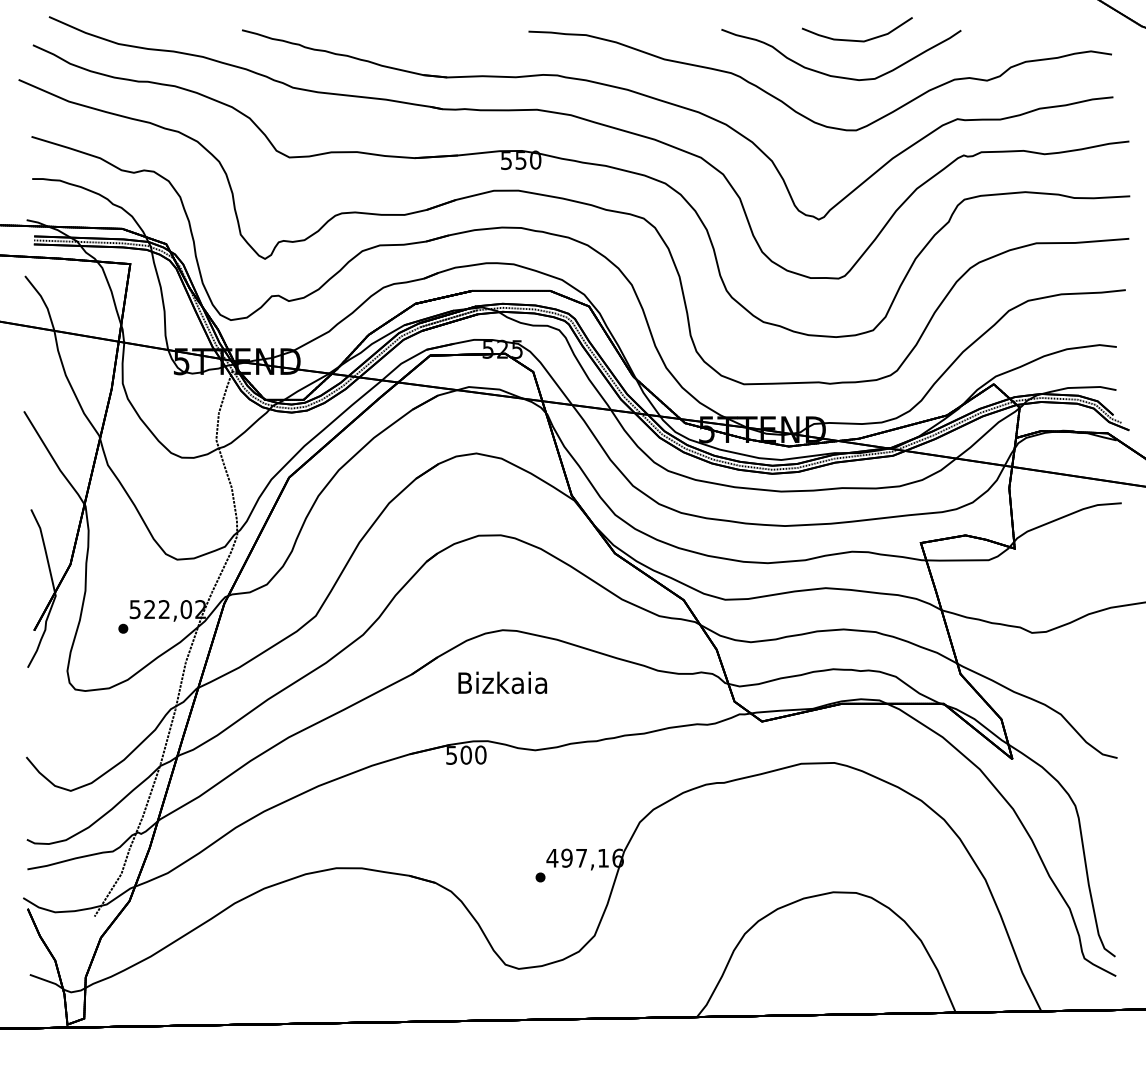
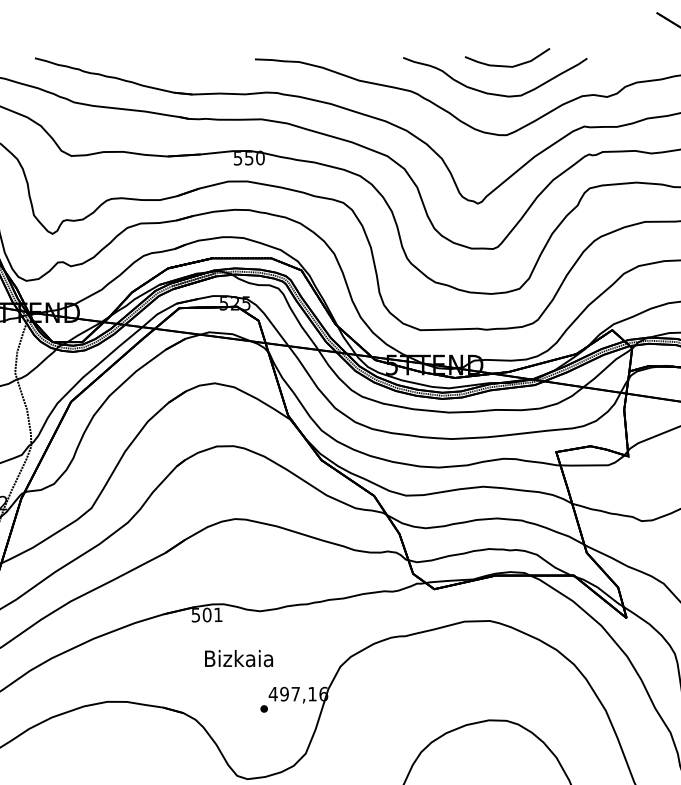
text: (502, 682) -> (238, 658), moved
text: (480, 754) -> (218, 614), 500 -> 501

